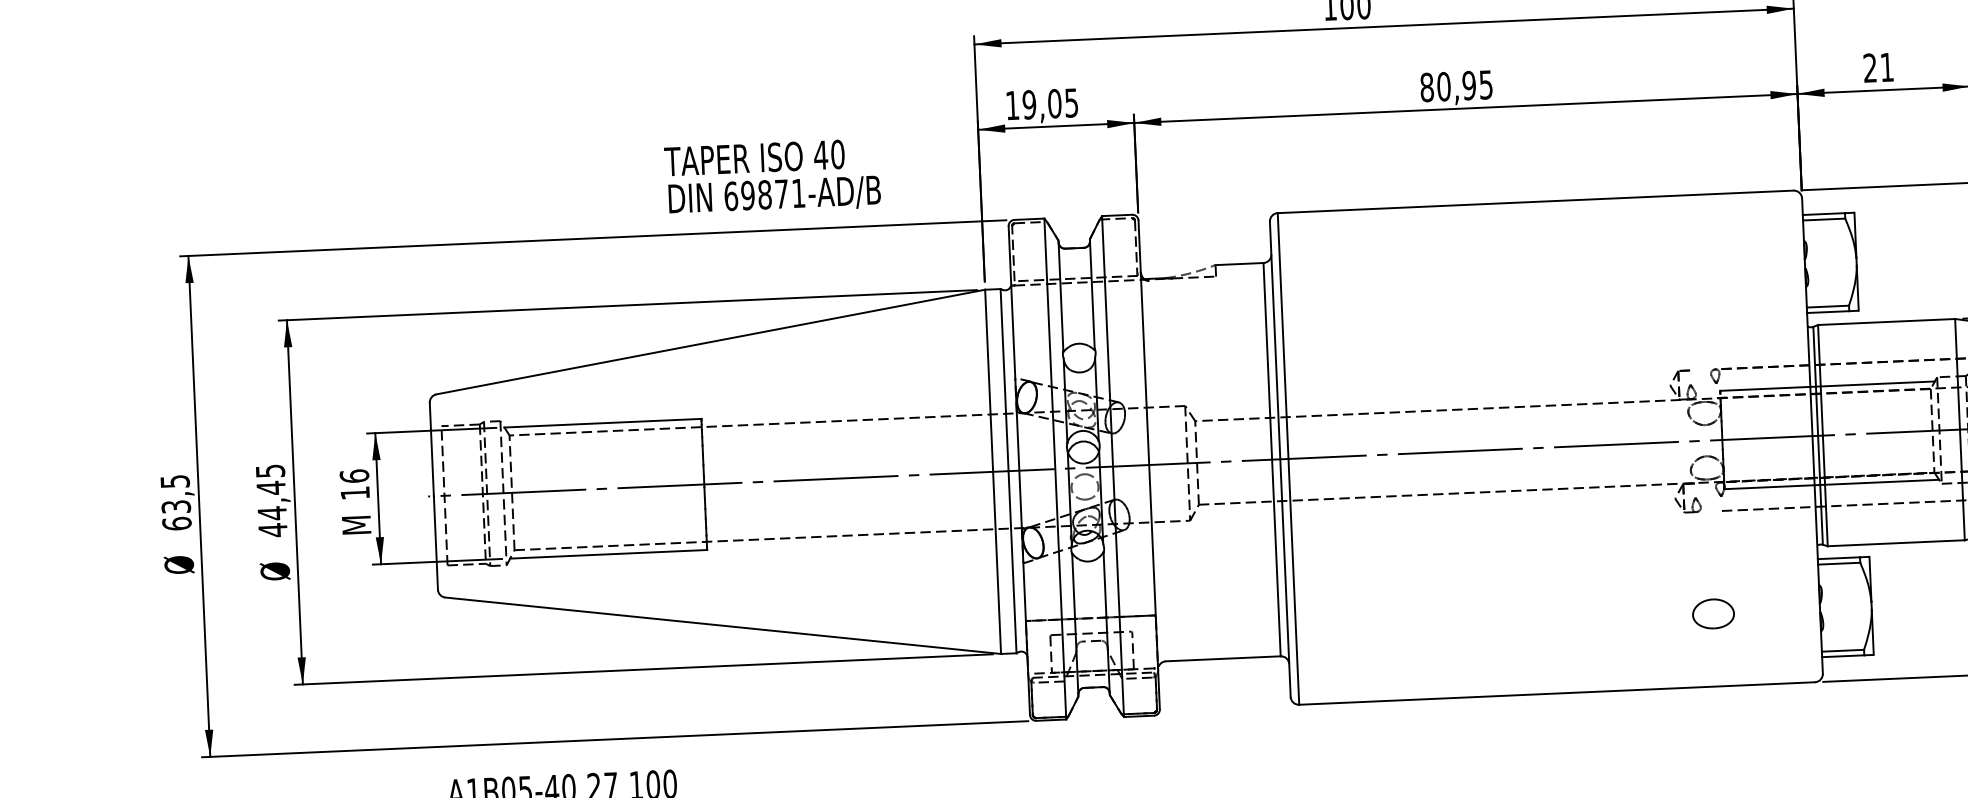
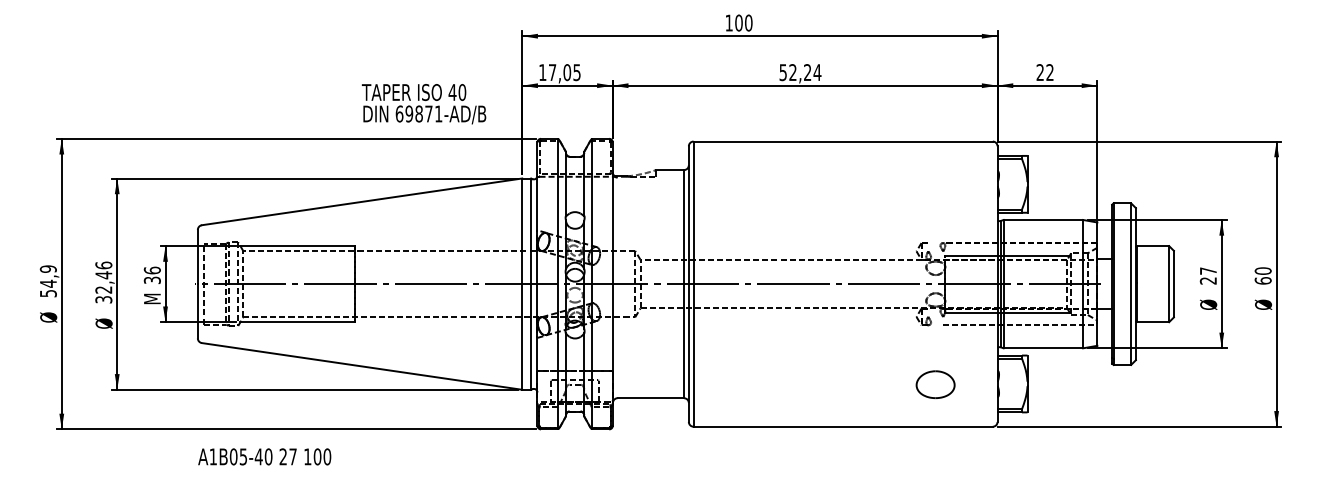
text: (1886, 67) -> (1049, 72), 21 -> 22
text: (1456, 86) -> (800, 72), 80,95 -> 52,24
text: (1029, 104) -> (552, 72), 19,05 -> 17,05
text: (771, 178) -> (423, 104), moved
text: (353, 493) -> (151, 280), 16 -> 36
text: (271, 500) -> (103, 282), 44,45 -> 32,46
text: (174, 503) -> (47, 281), 63,5 -> 54,9
part: (1713, 613) -> (935, 384), size x1.6

